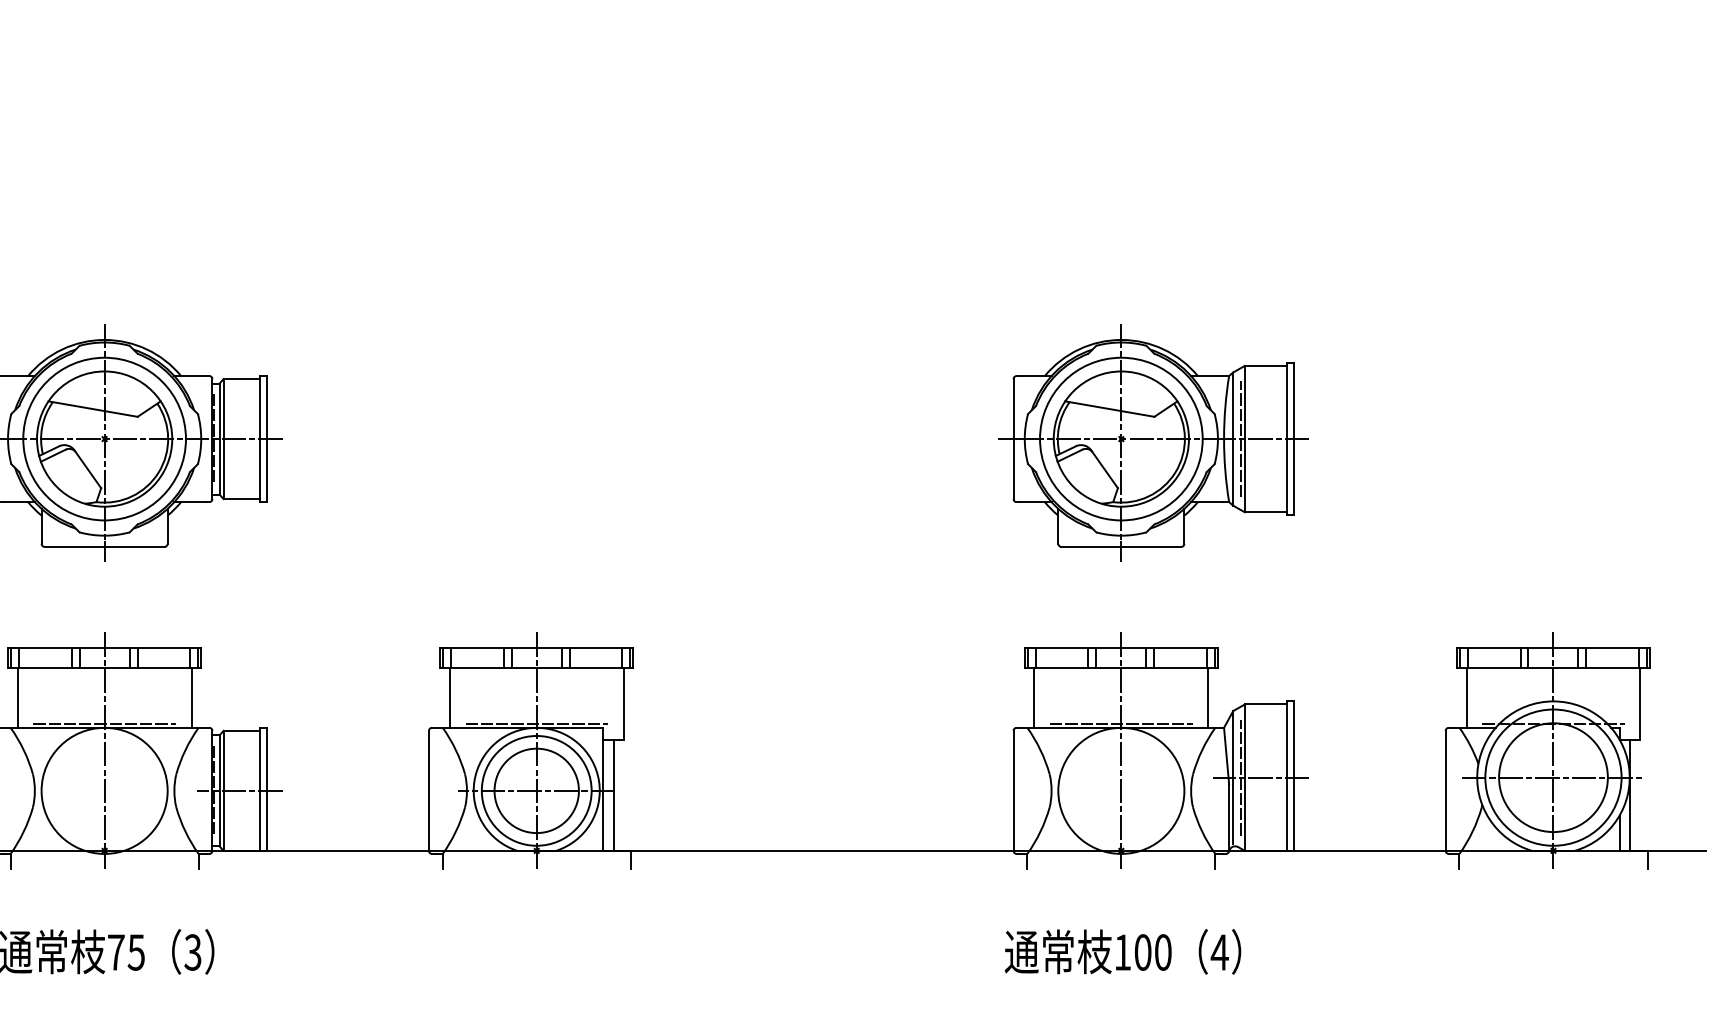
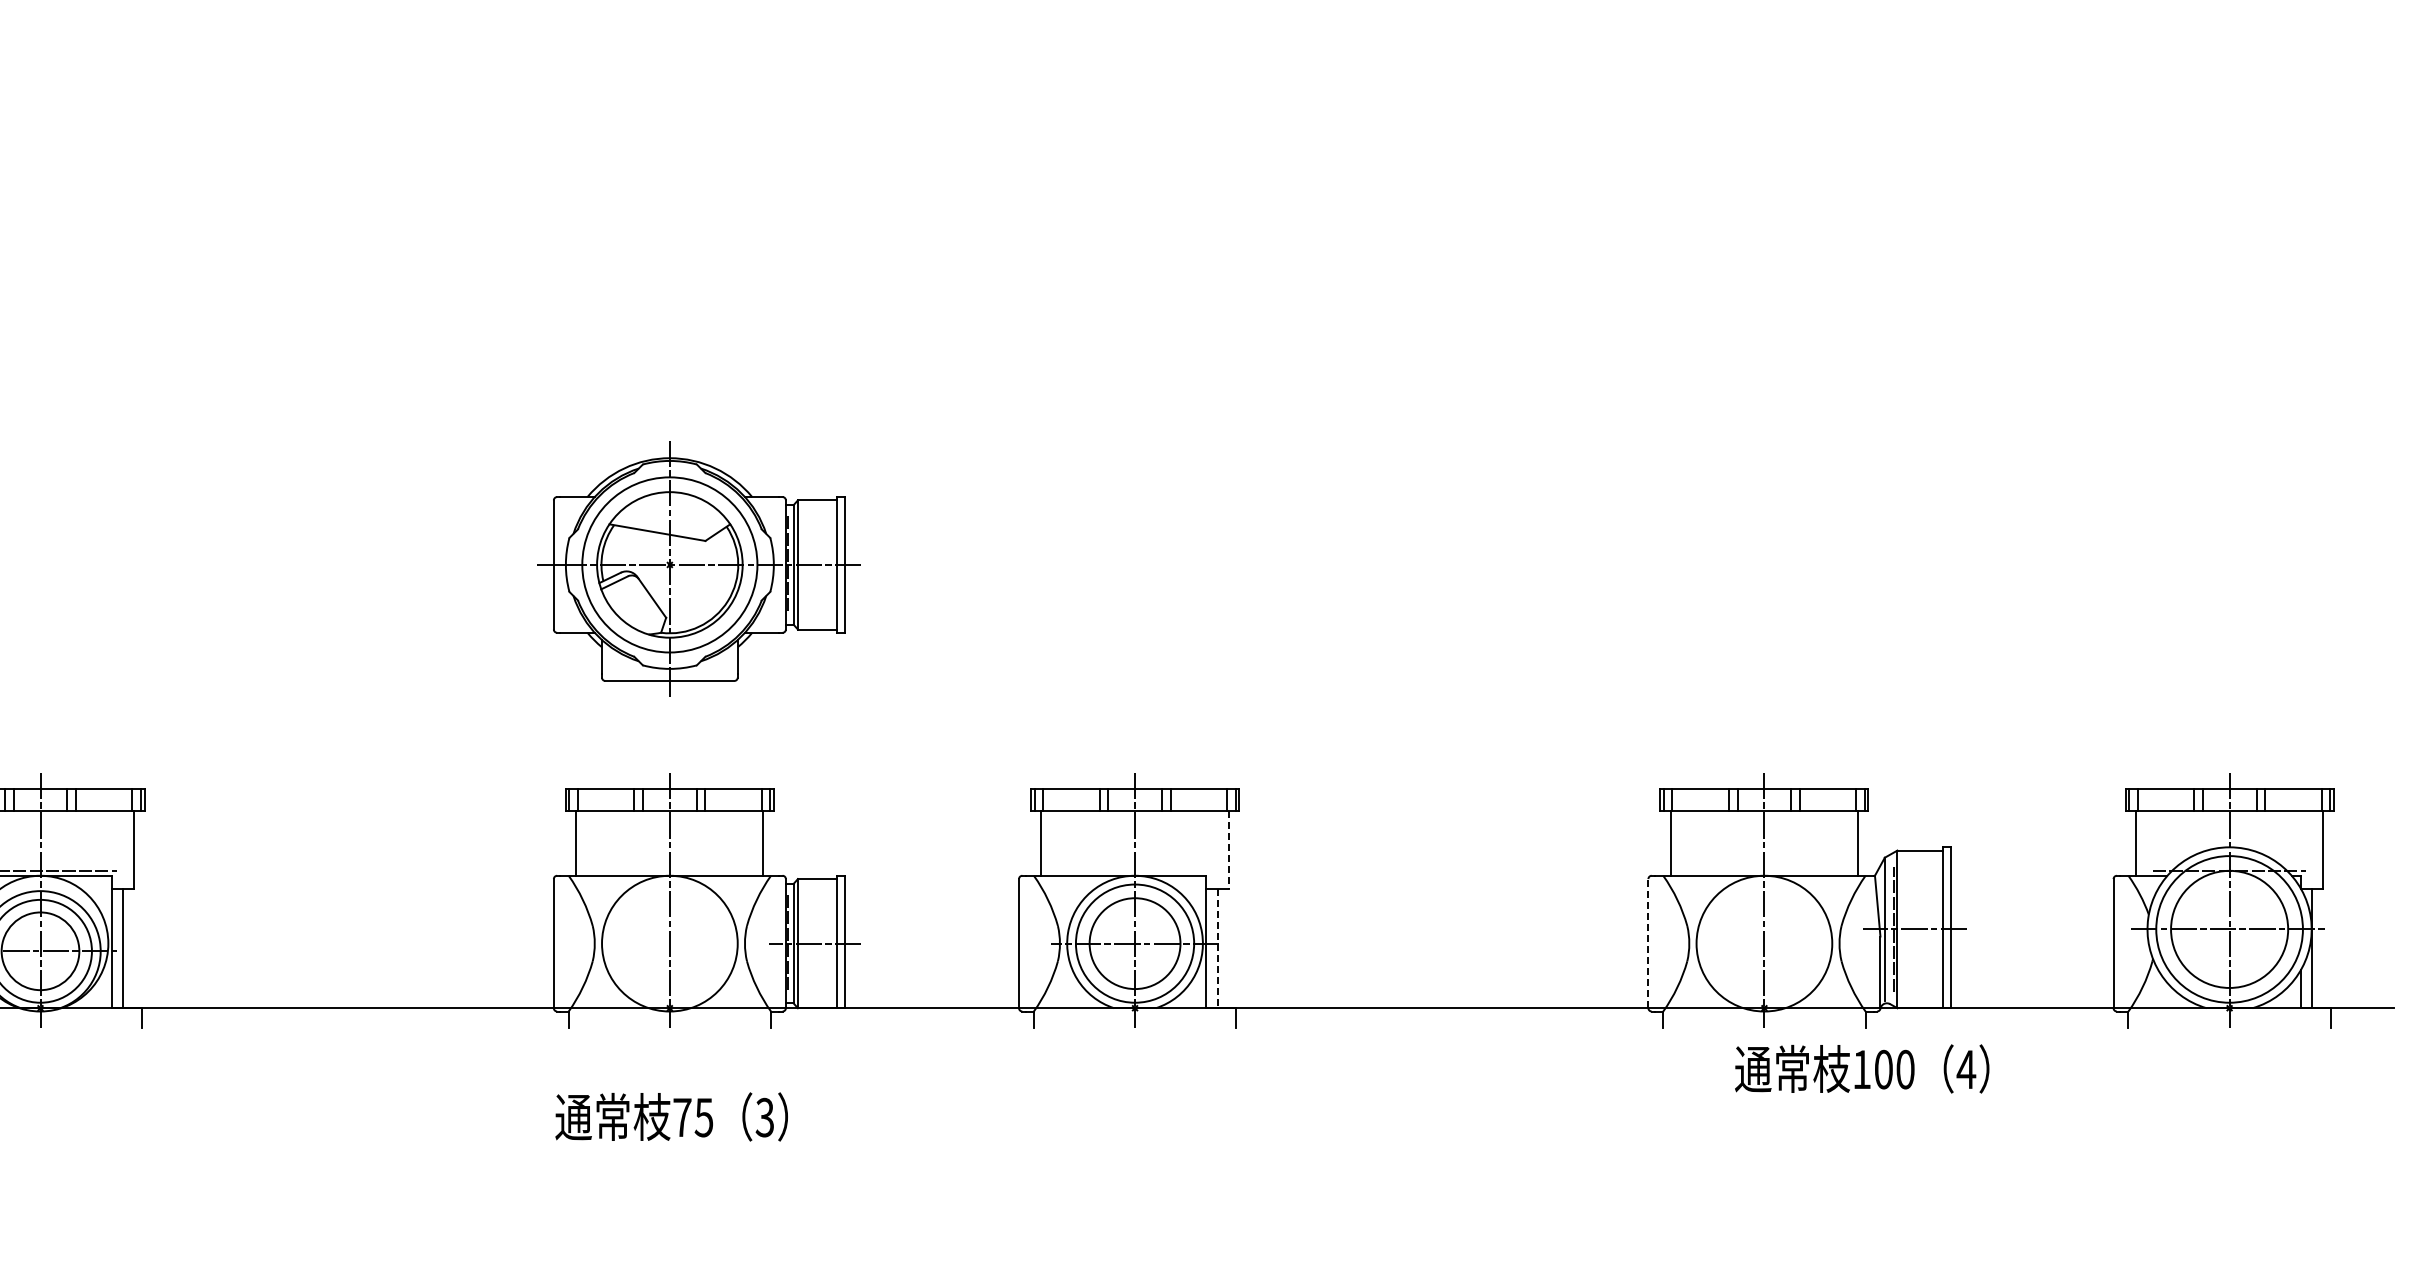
part: (1153, 442) -> (1799, 568), removed
line: (623, 704) -> (1228, 850), solid -> dashed
line: (104, 723) -> (669, 871), removed
line: (536, 723) -> (1134, 871), removed
line: (1121, 723) -> (1764, 871), removed
line: (1013, 790) -> (1648, 943), solid -> dashed
line: (613, 795) -> (1217, 948), solid -> dashed
text: (1123, 951) -> (1862, 1068), moved

